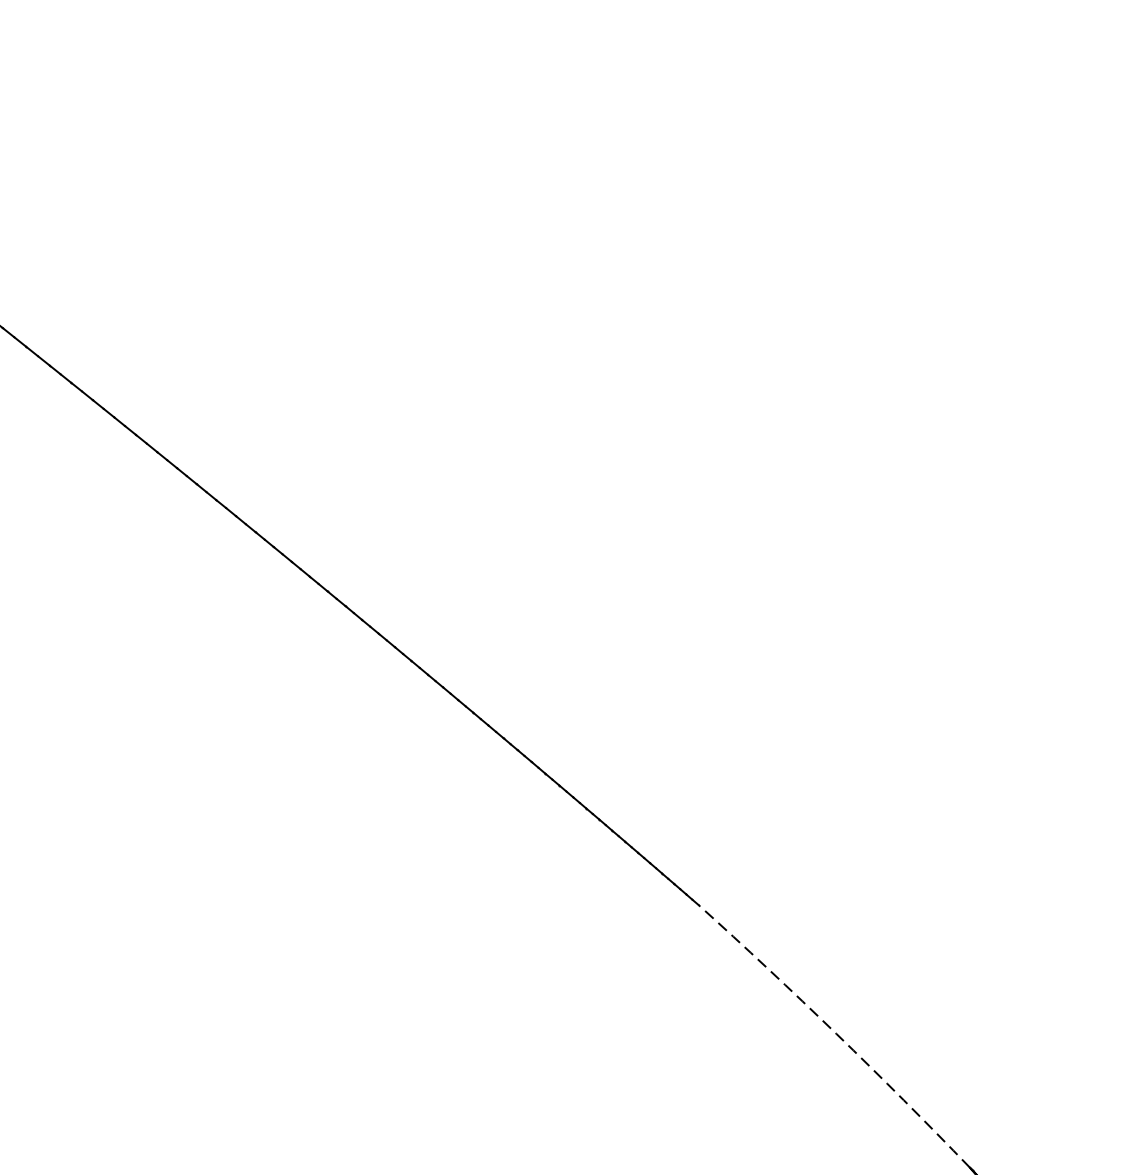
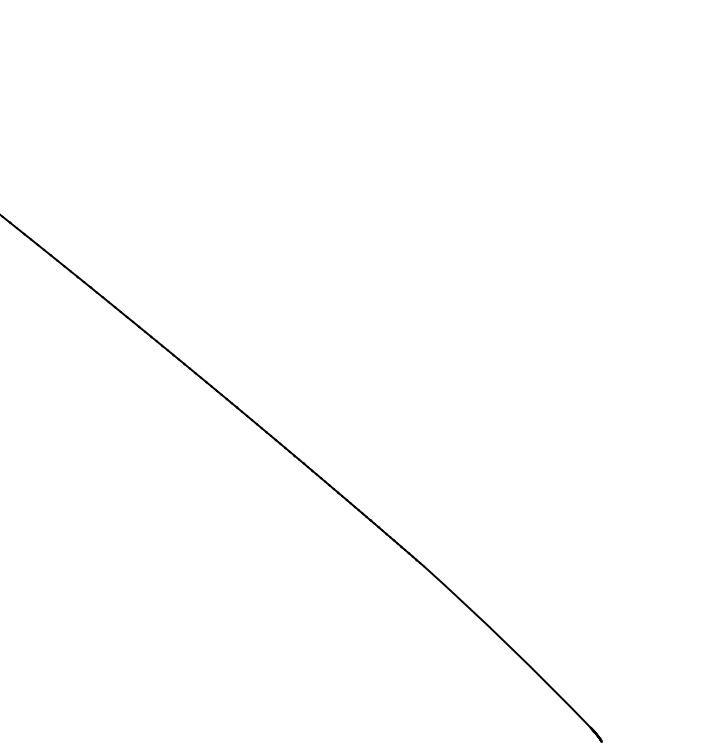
arc: (836, 1033) -> (508, 645), dashed -> solid

